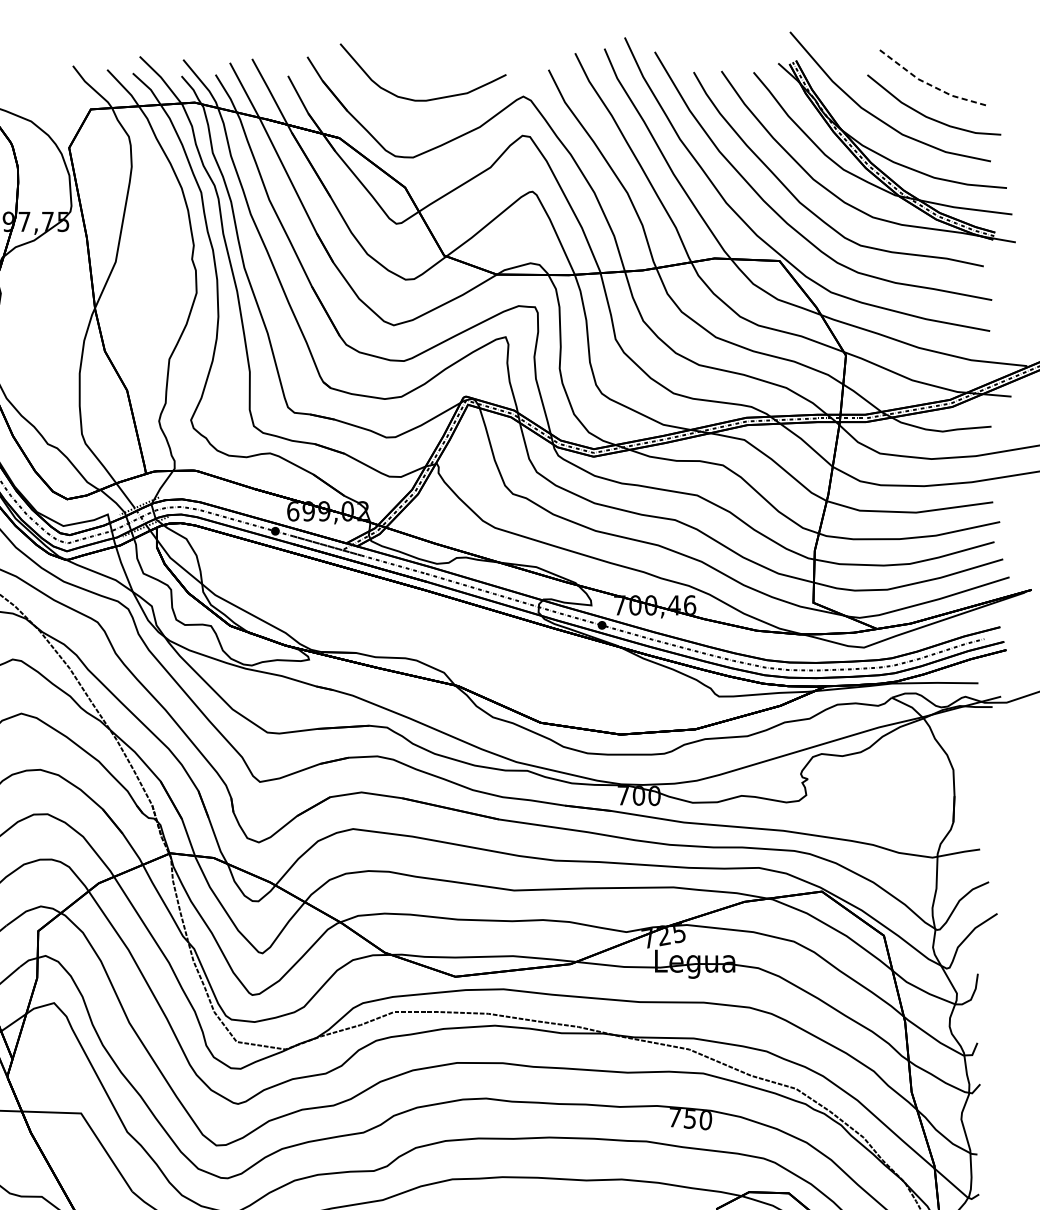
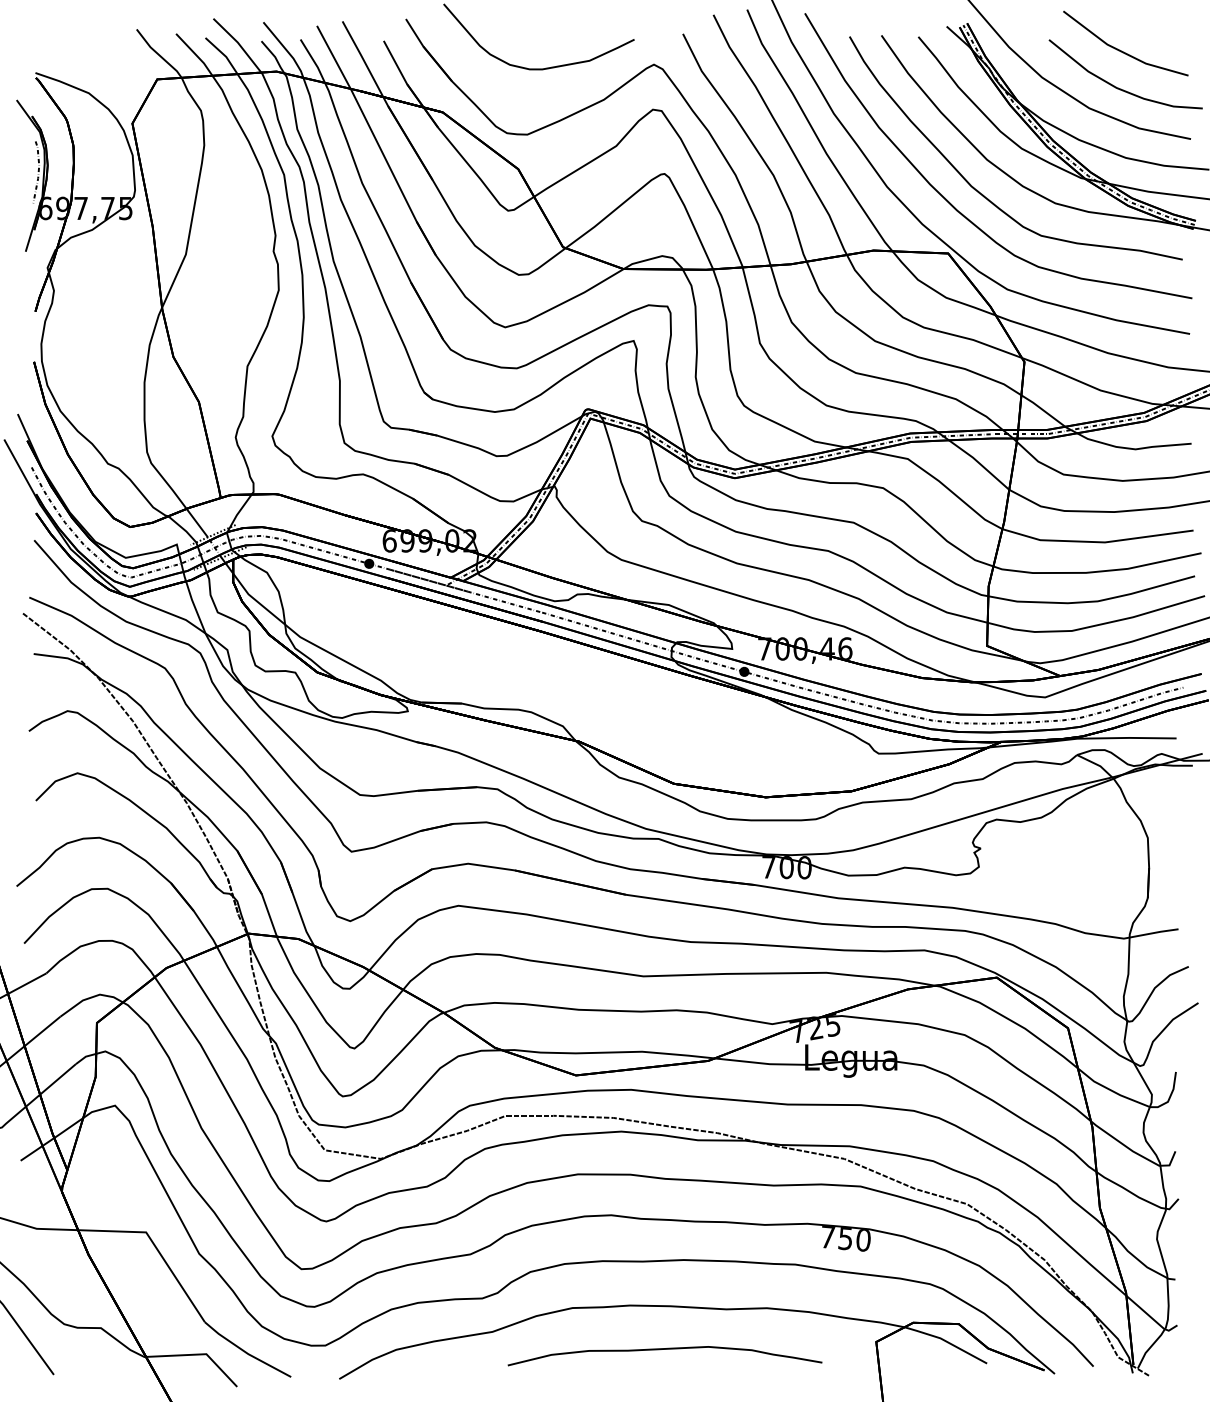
line: (930, 85) -> (1121, 51), dashed -> solid

